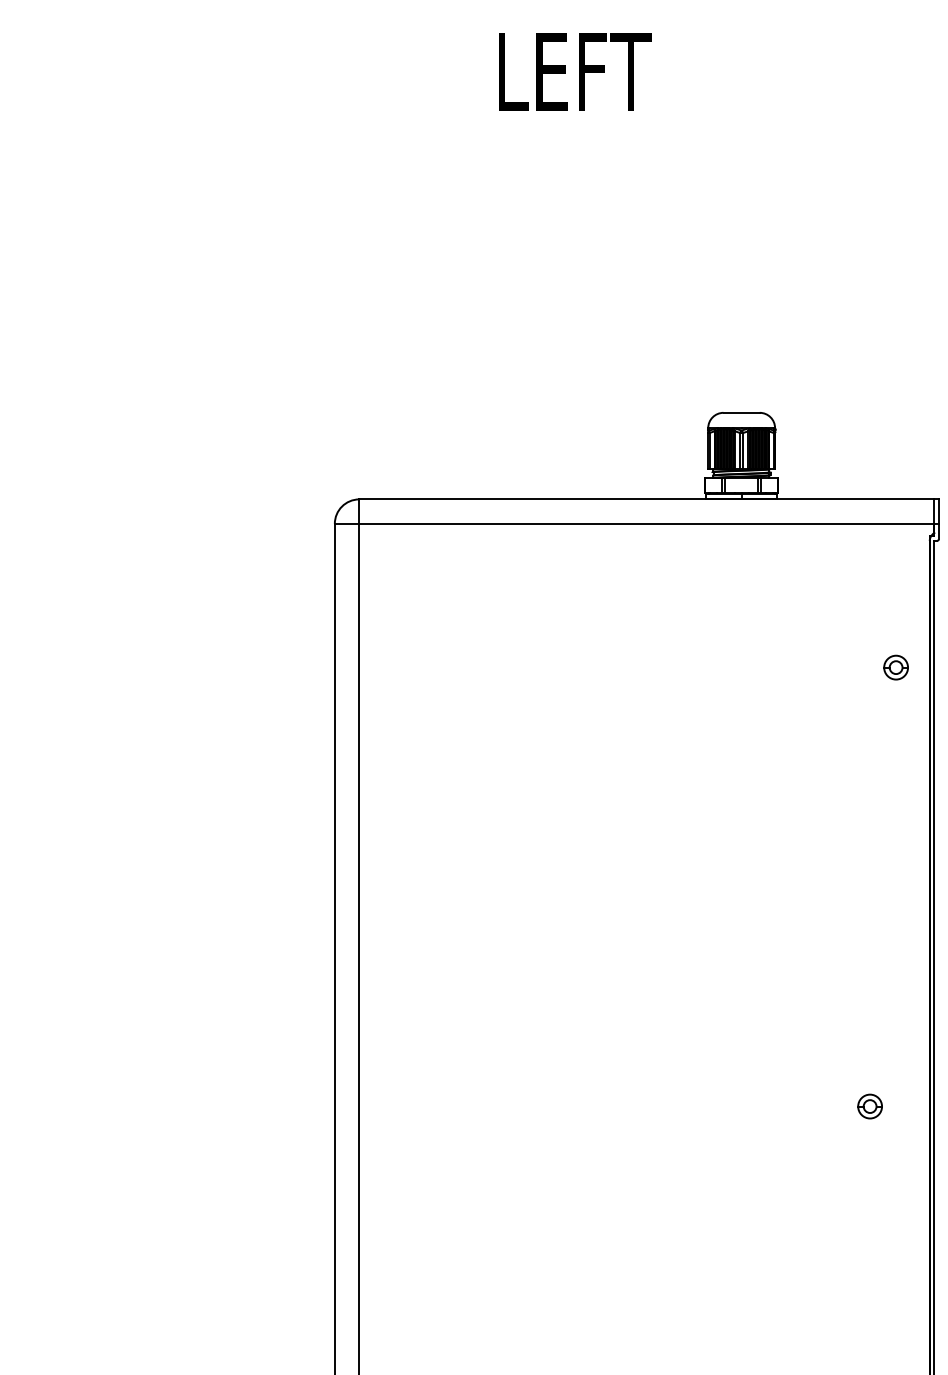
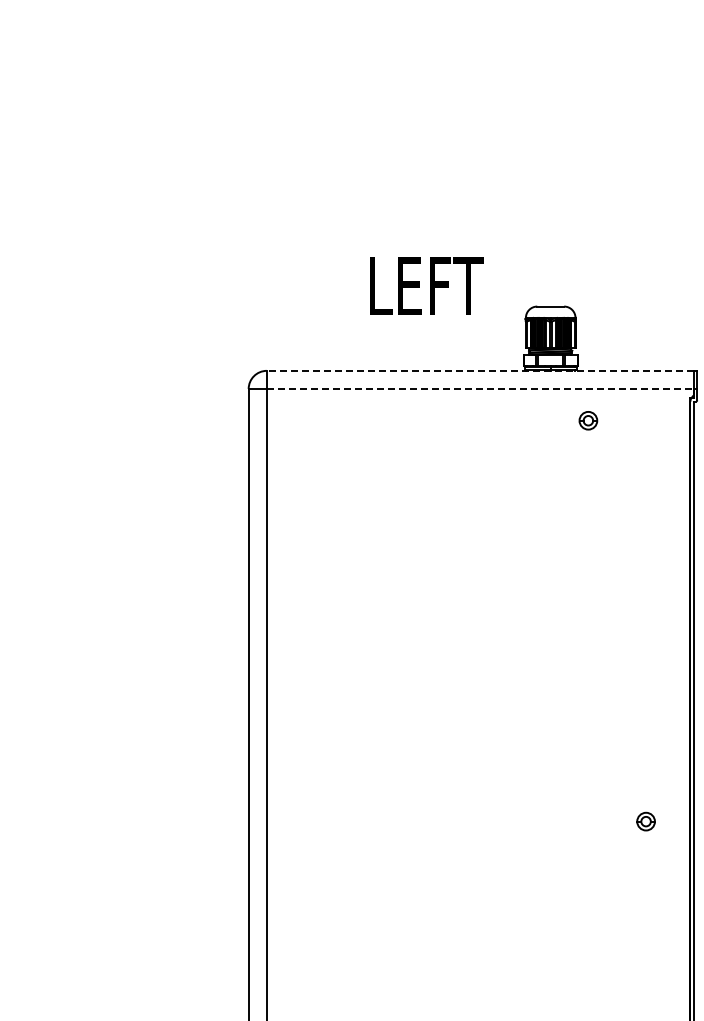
text: (574, 70) -> (426, 285), moved
line: (645, 498) -> (479, 370), solid -> dashed
line: (647, 524) -> (480, 389), solid -> dashed
part: (896, 667) -> (588, 420), moved

